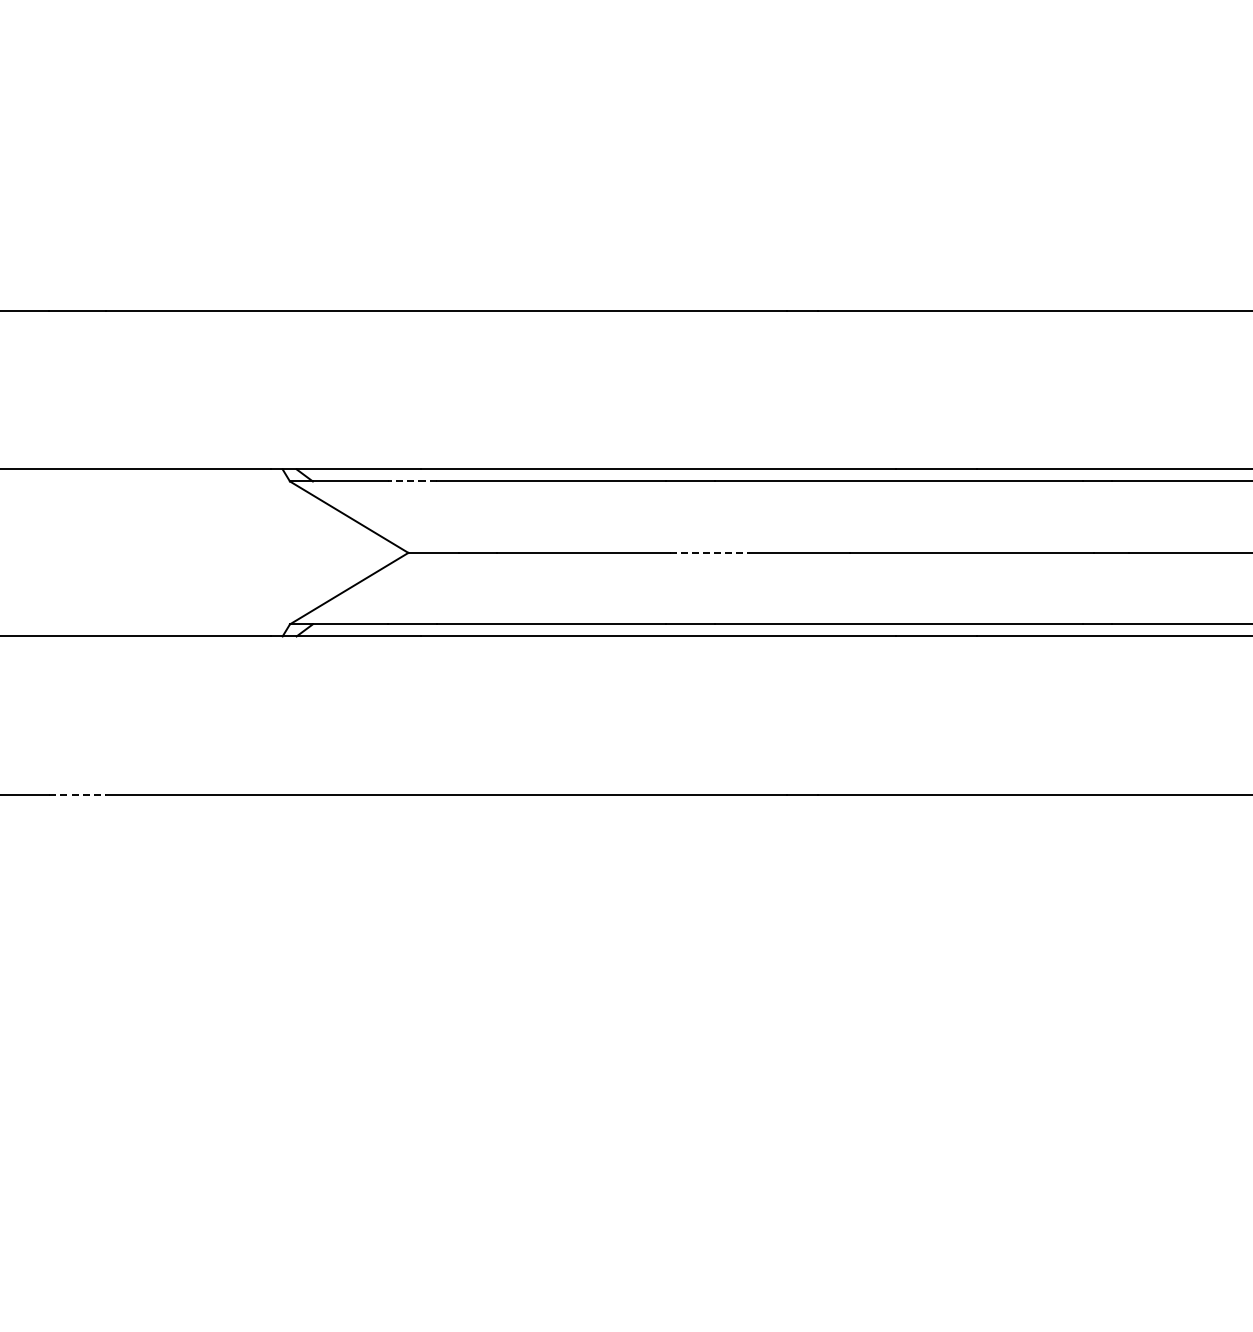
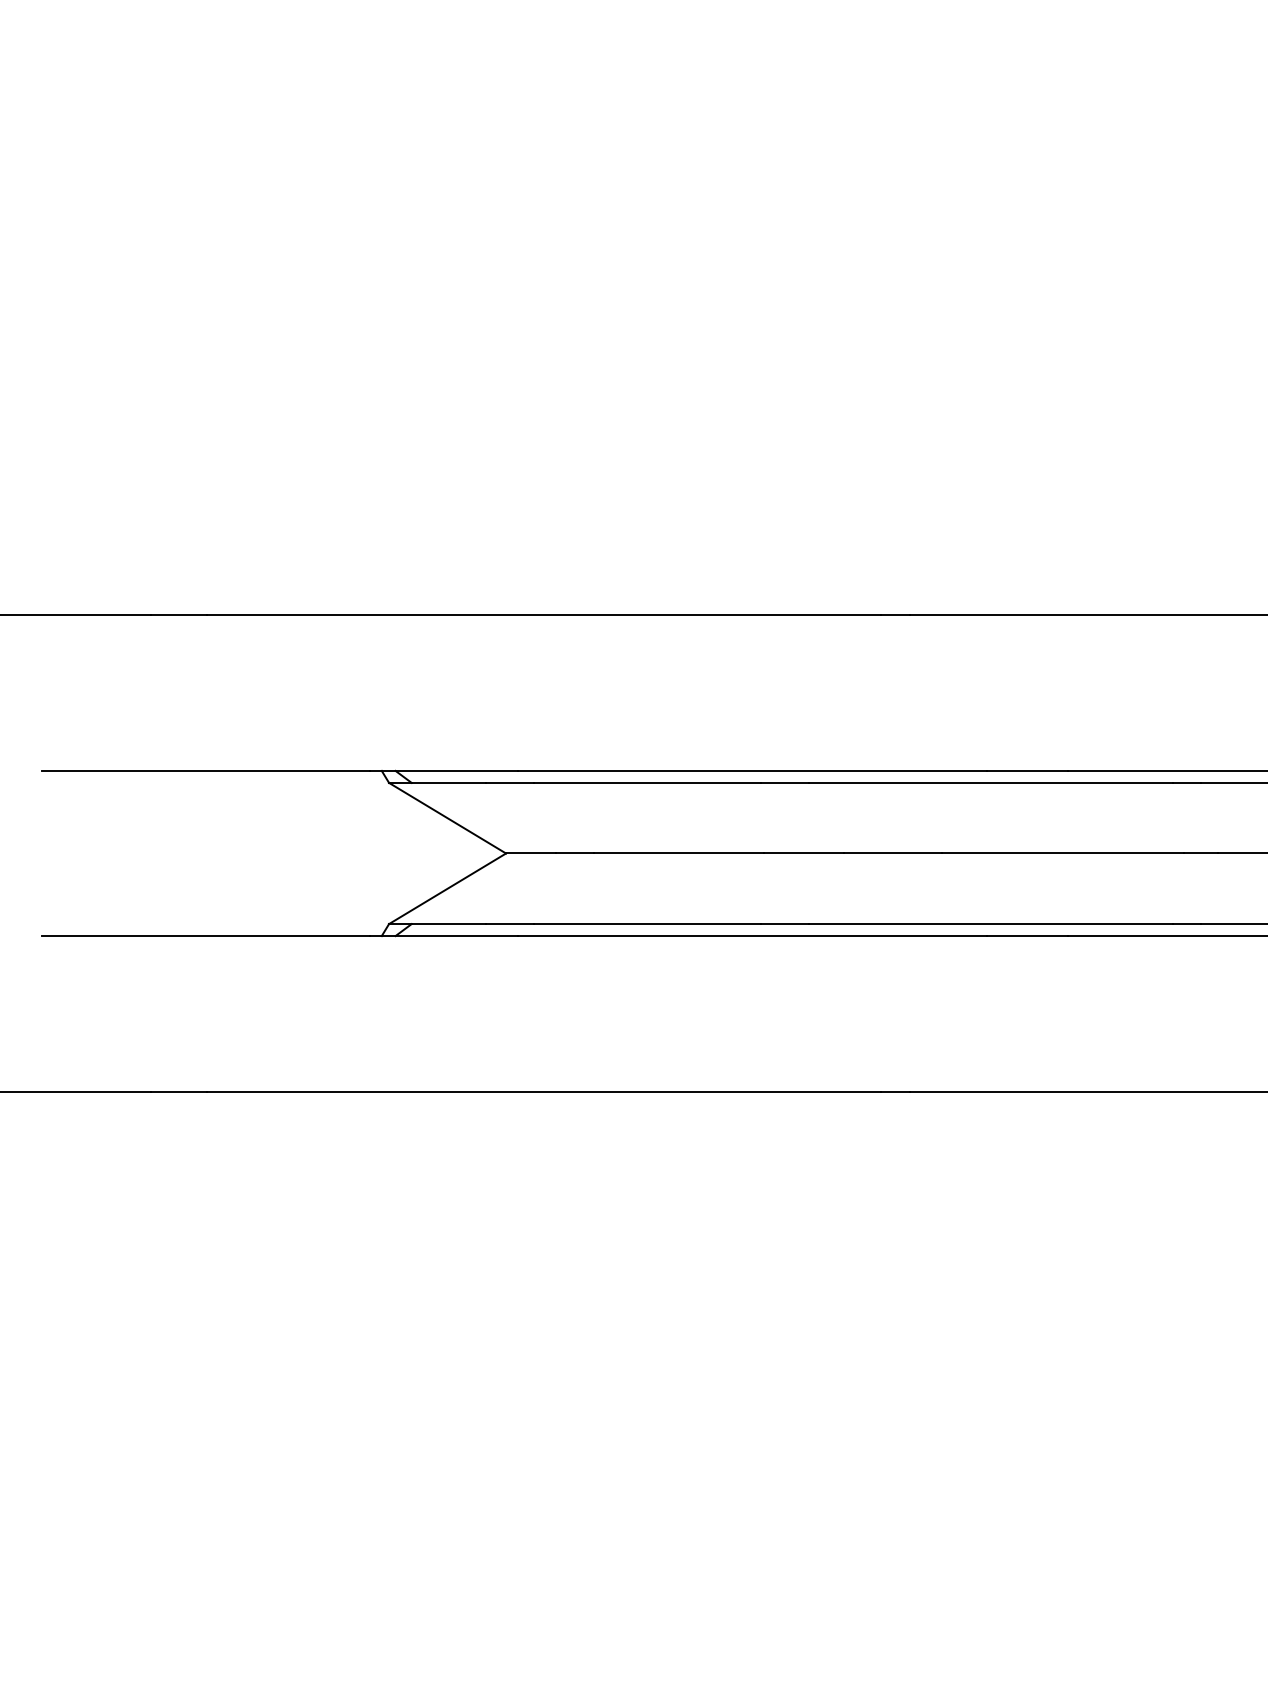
line: (411, 481) -> (509, 782), dashed -> solid
line: (709, 552) -> (803, 853), dashed -> solid
line: (77, 794) -> (179, 1092), dashed -> solid

